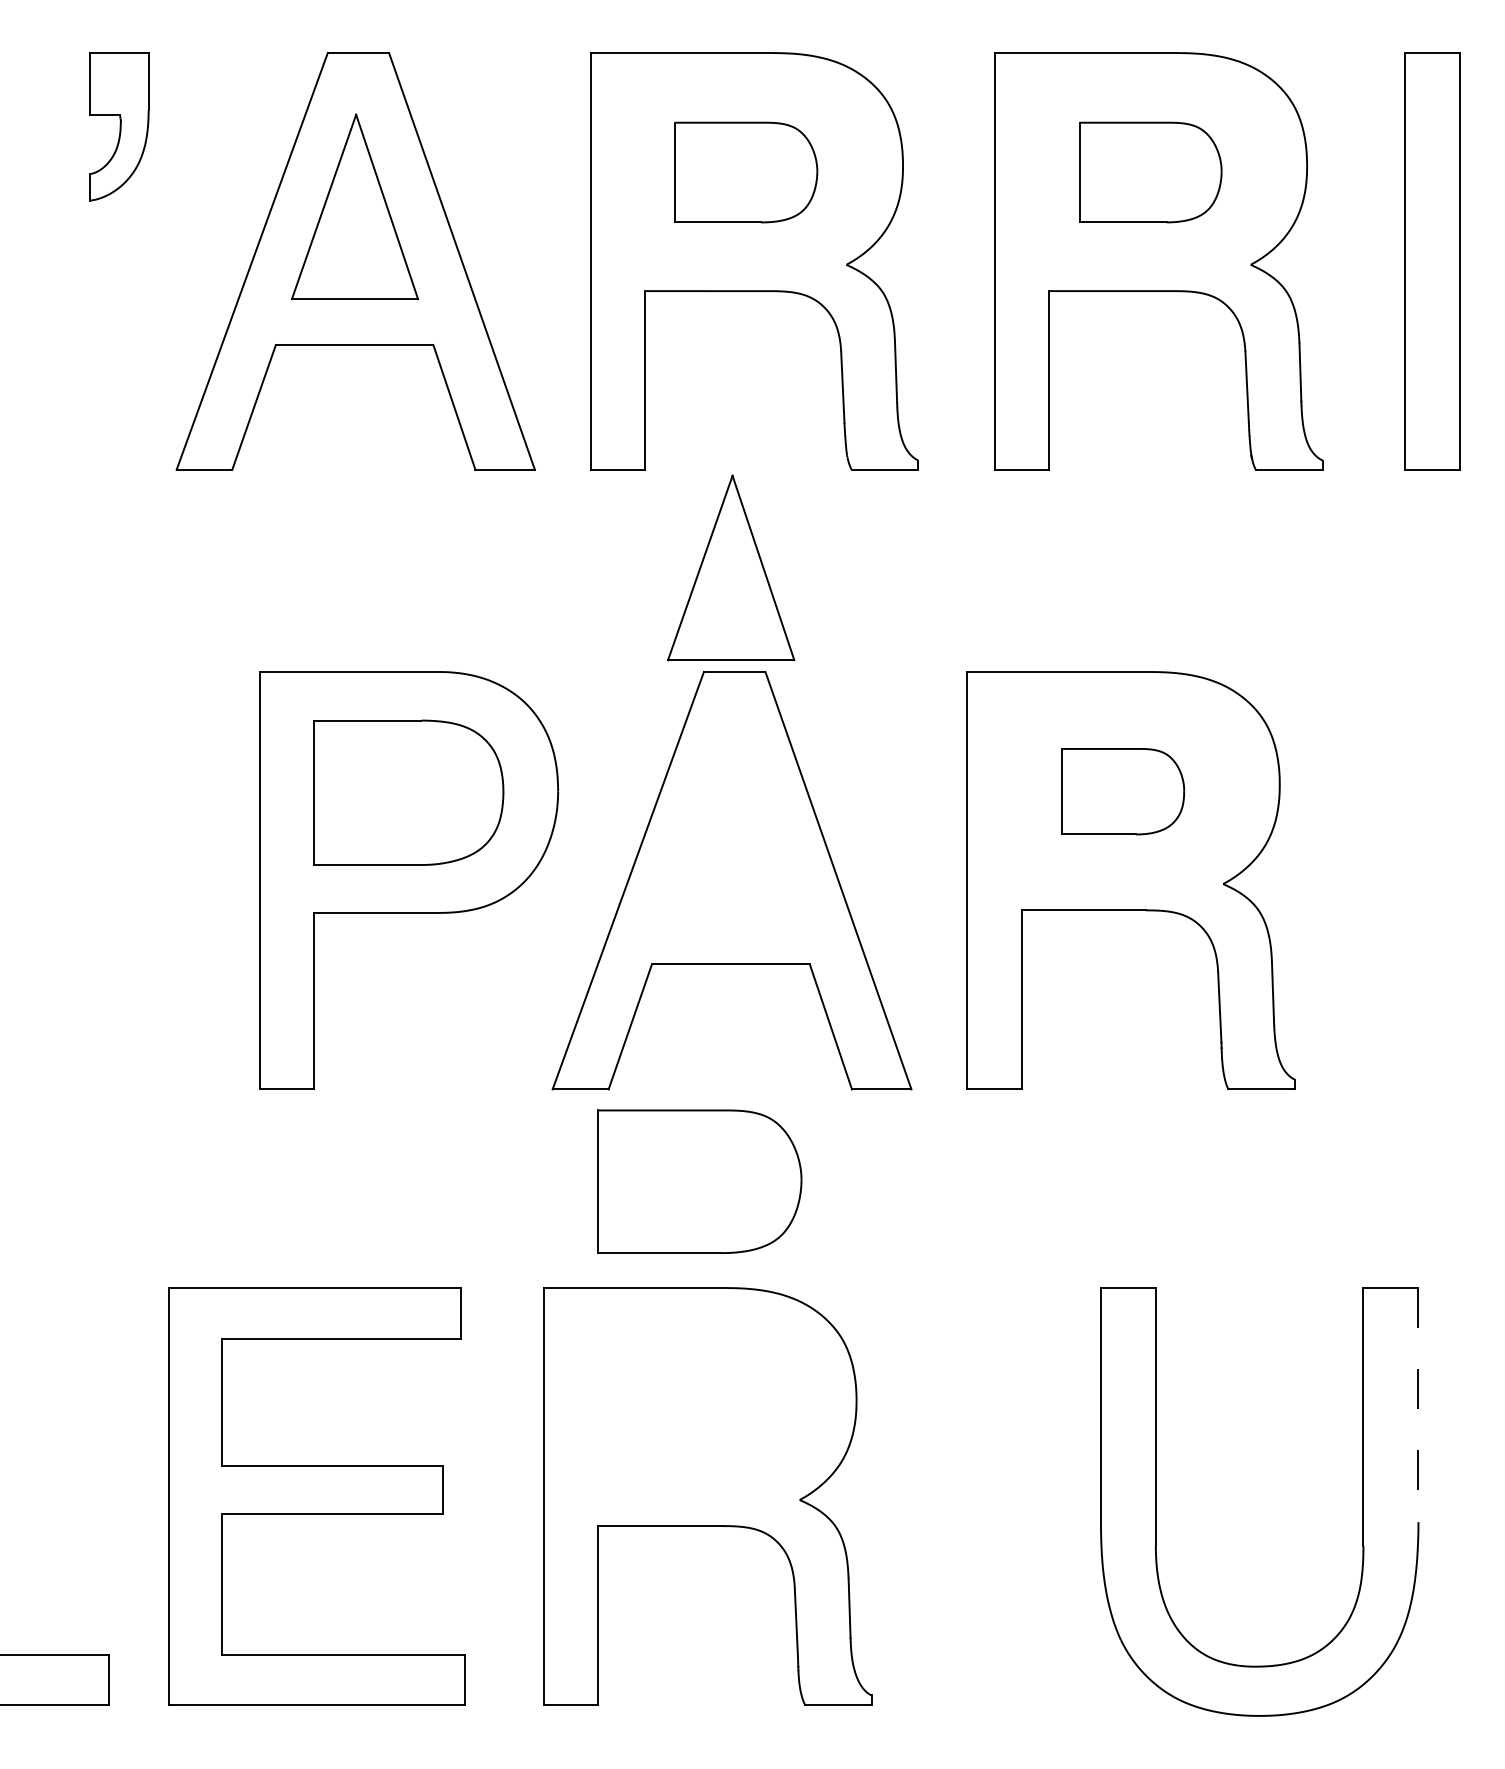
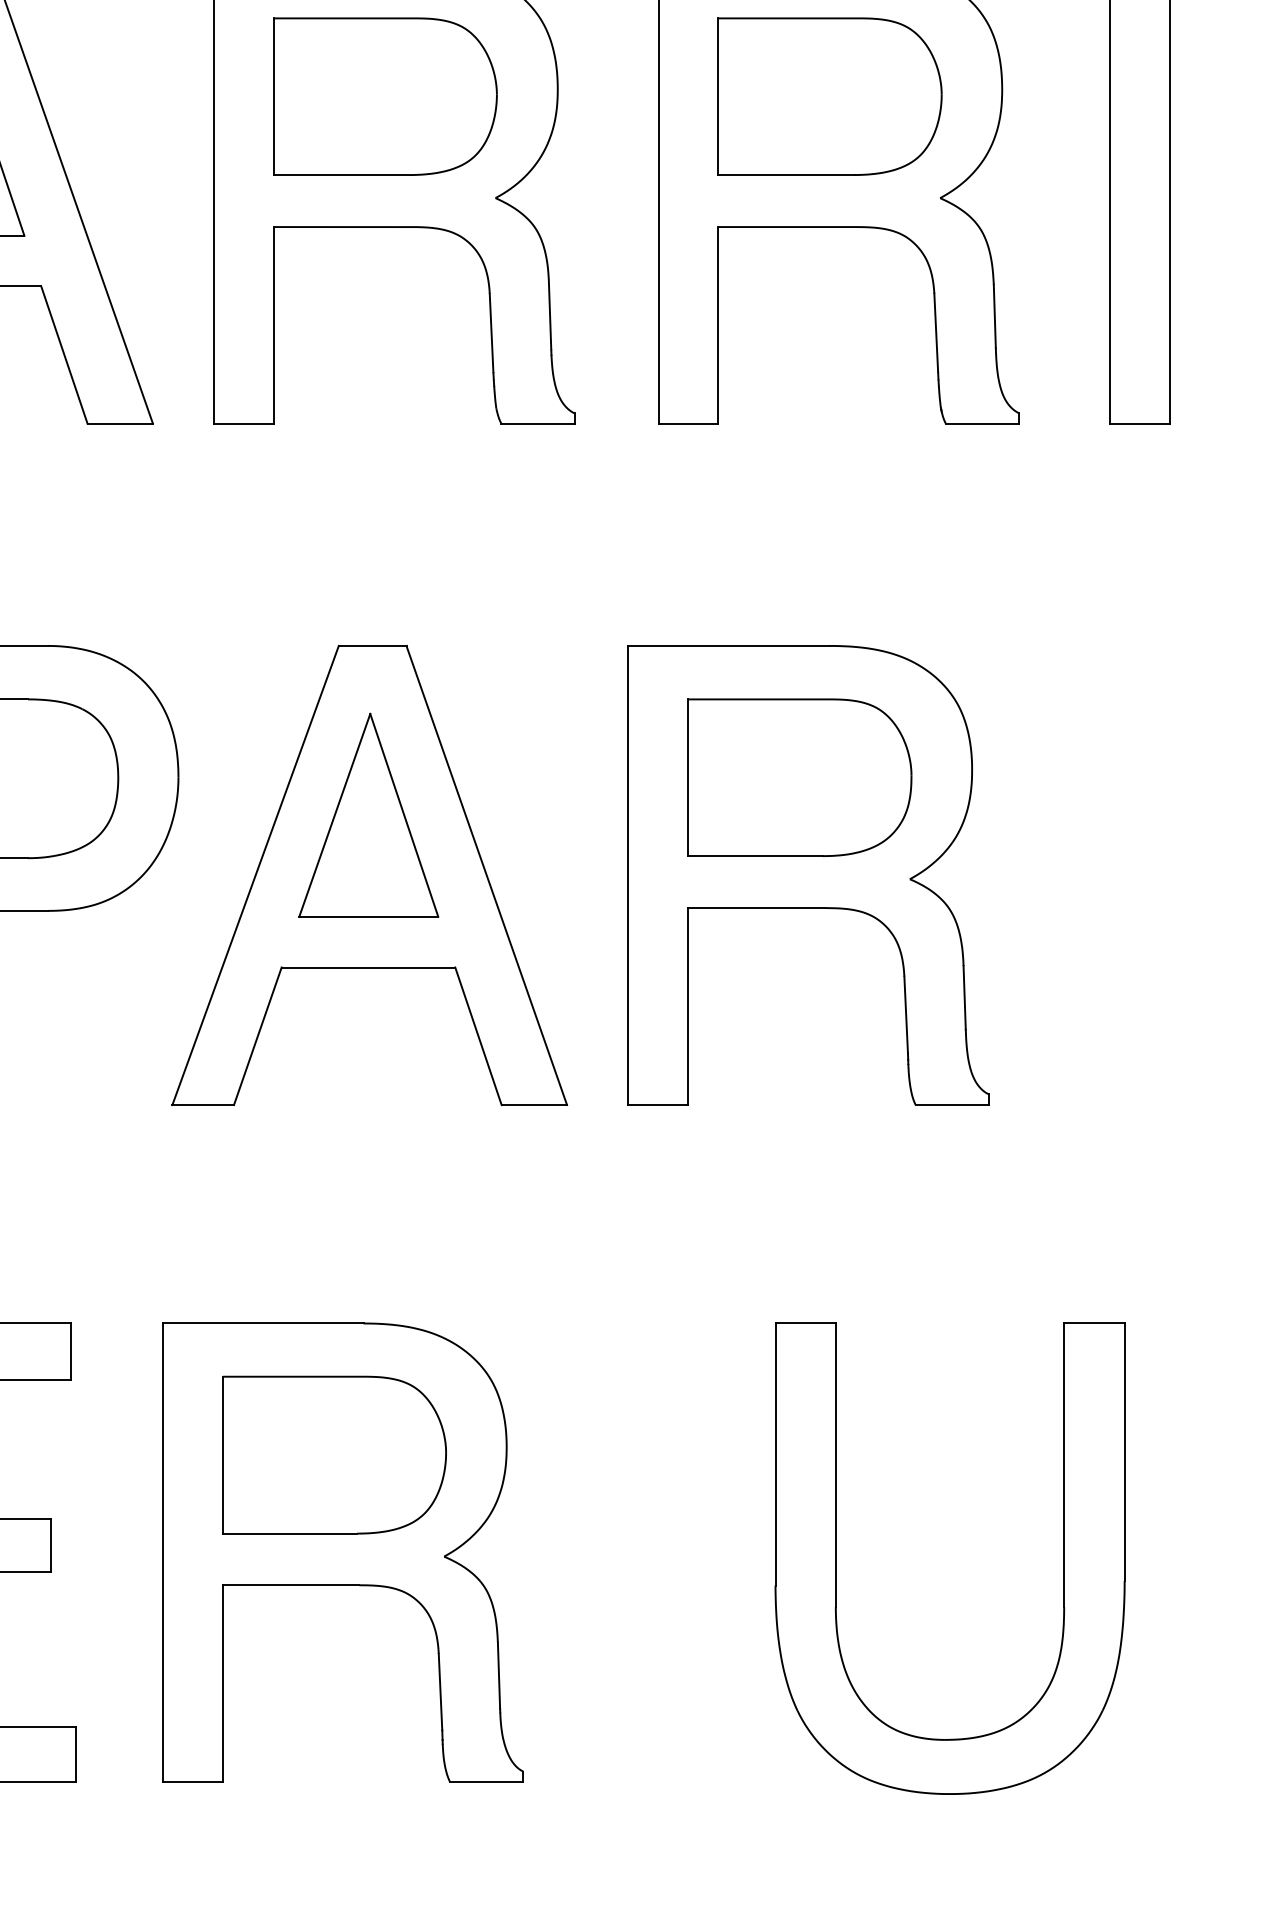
part: (746, 172) -> (385, 96), size x1.43
part: (1150, 172) -> (829, 96), size x1.43
part: (731, 567) -> (369, 814), moved
part: (1123, 791) -> (800, 777), size x1.67
part: (699, 1181) -> (333, 1454), moved
line: (1418, 1405) -> (1124, 1452), dashed -> solid

